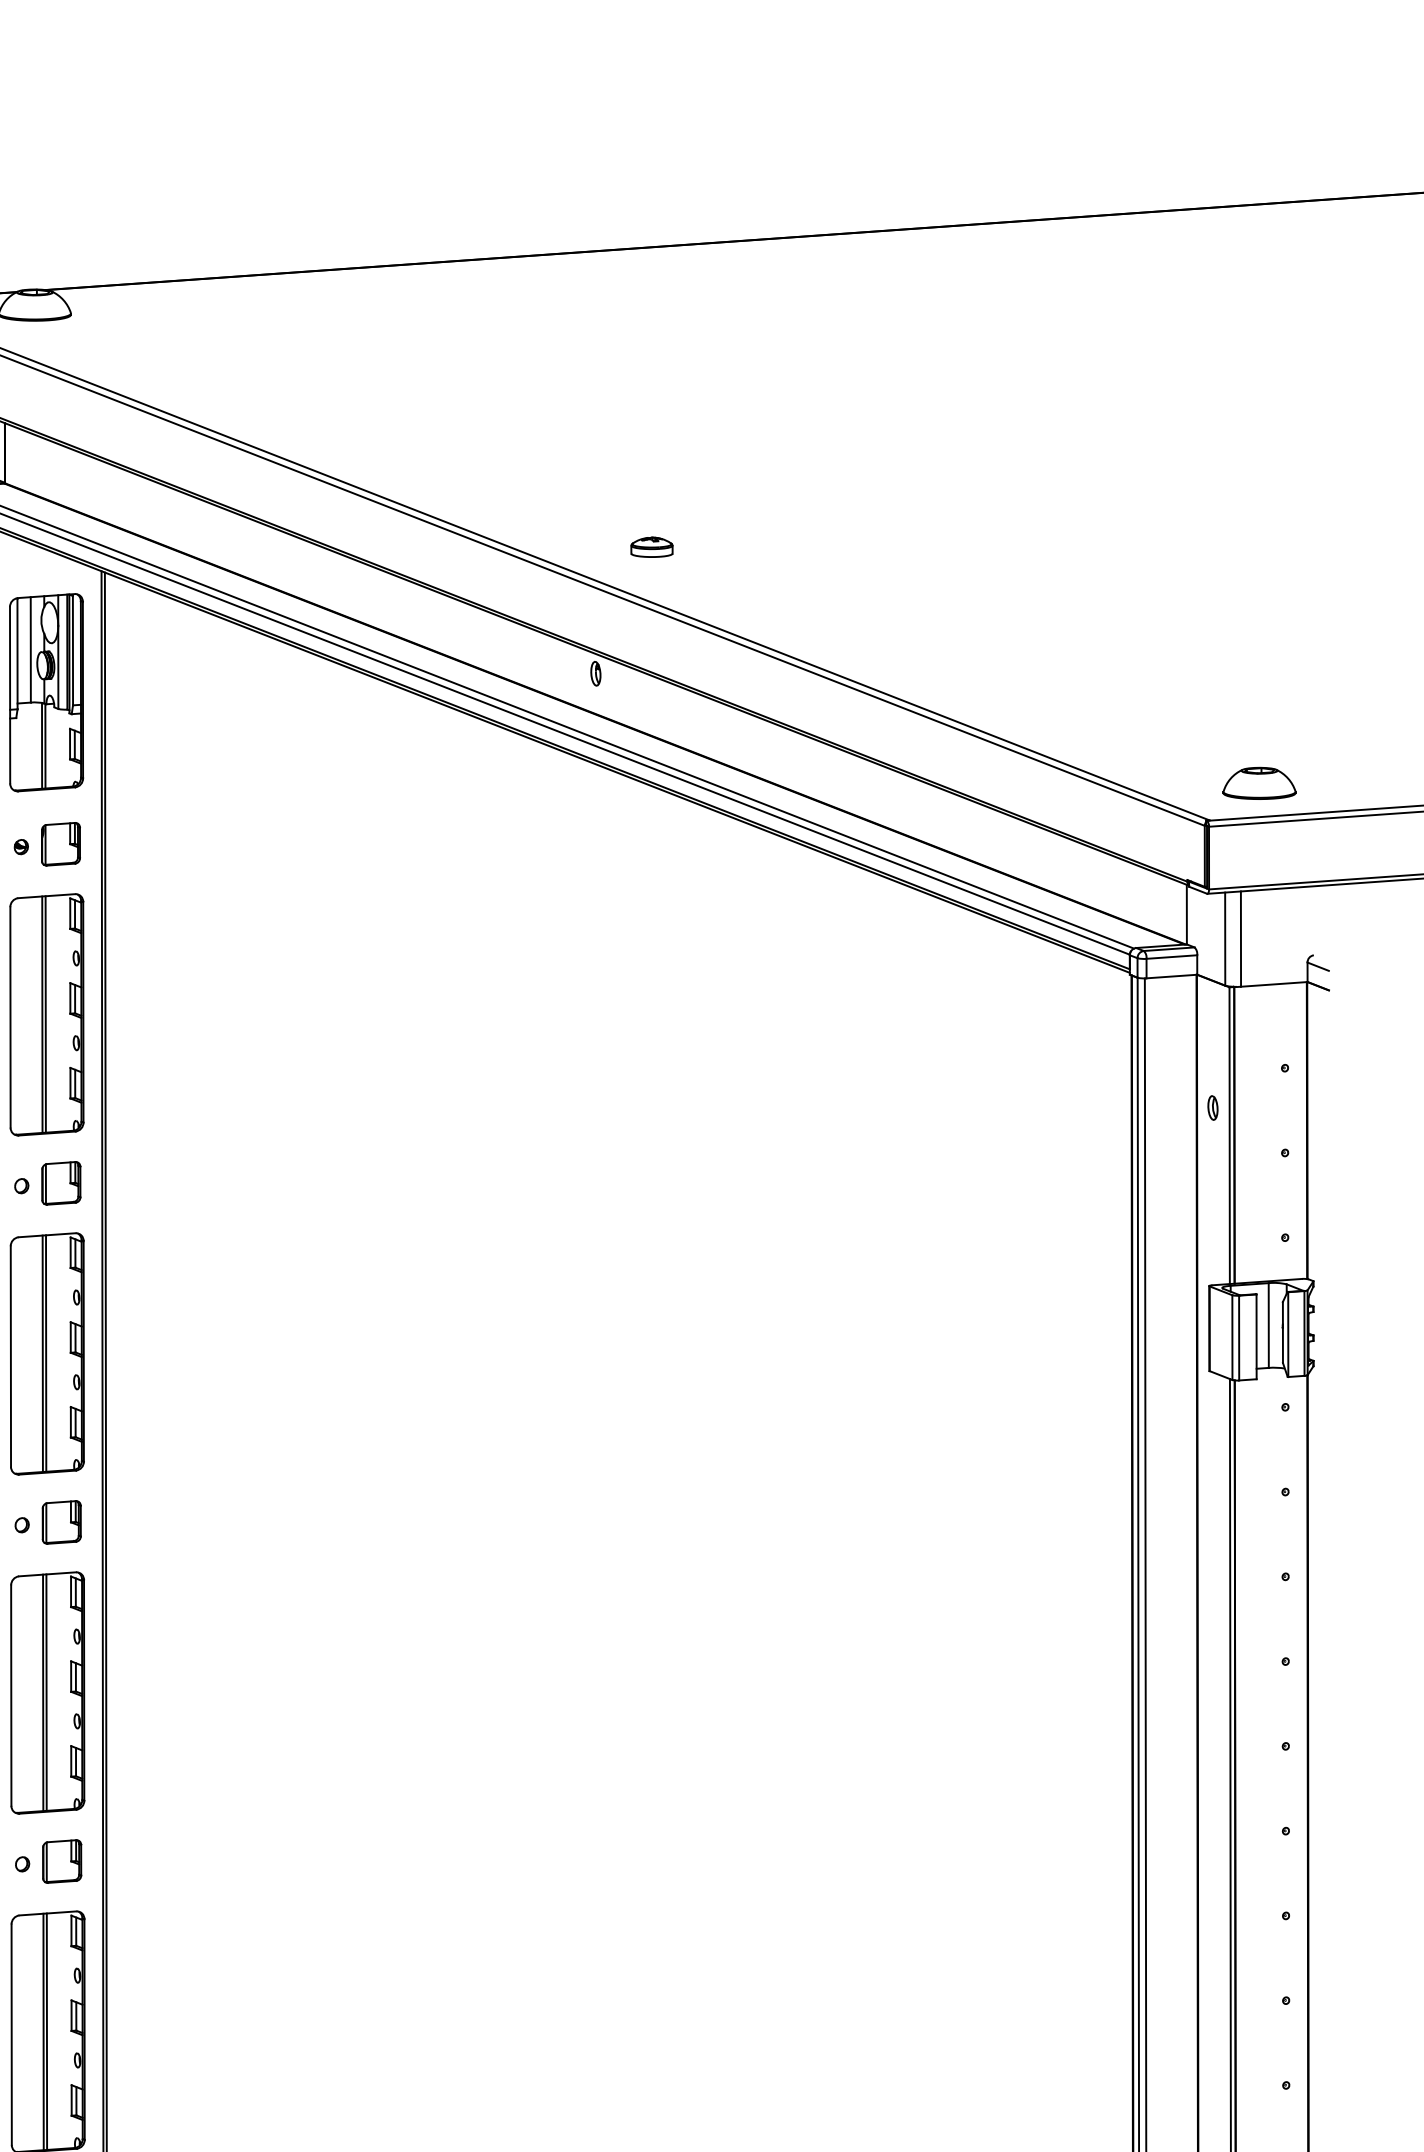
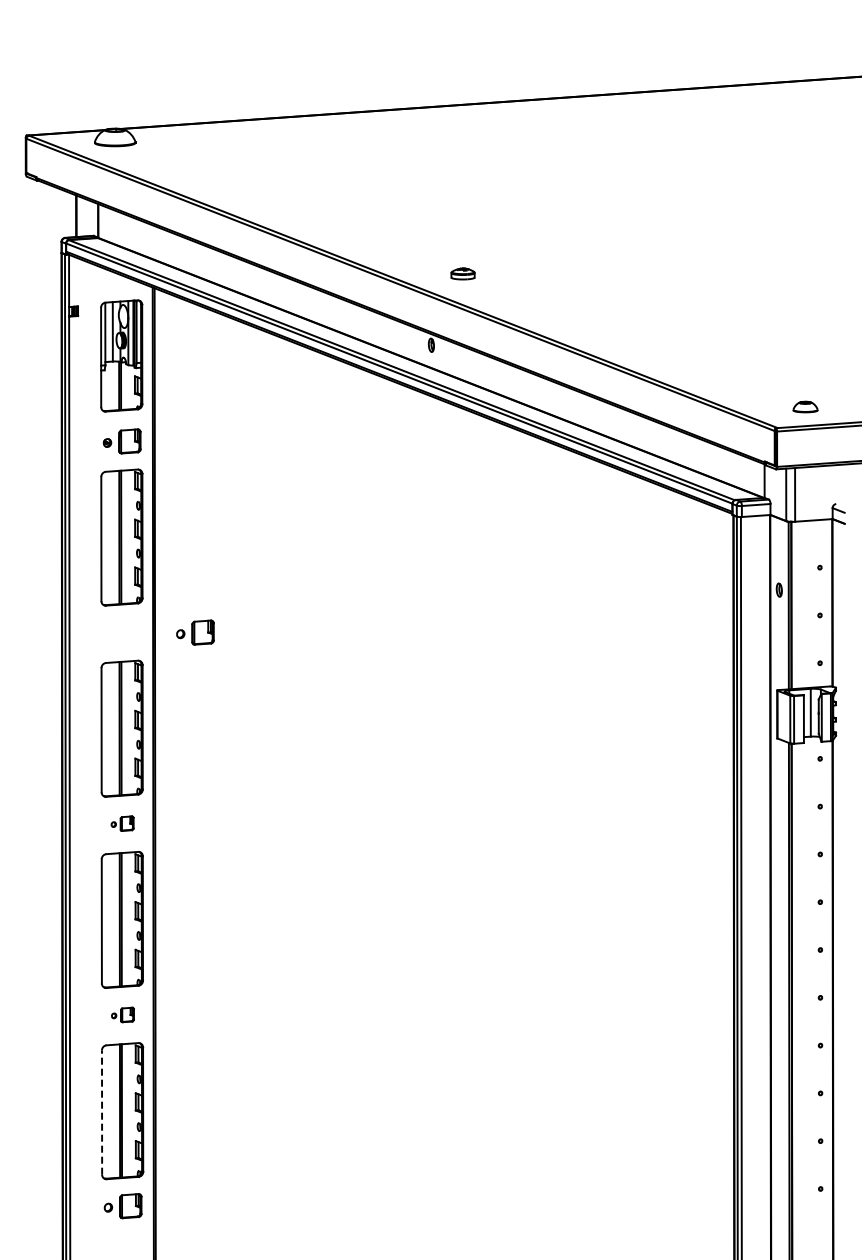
part: (1259, 782) -> (805, 406), size x0.6
part: (47, 1183) -> (195, 632), moved
part: (47, 1521) -> (122, 823), size x0.6
part: (47, 1860) -> (122, 1014), size x0.6
line: (12, 2034) -> (102, 1112), solid -> dashed

